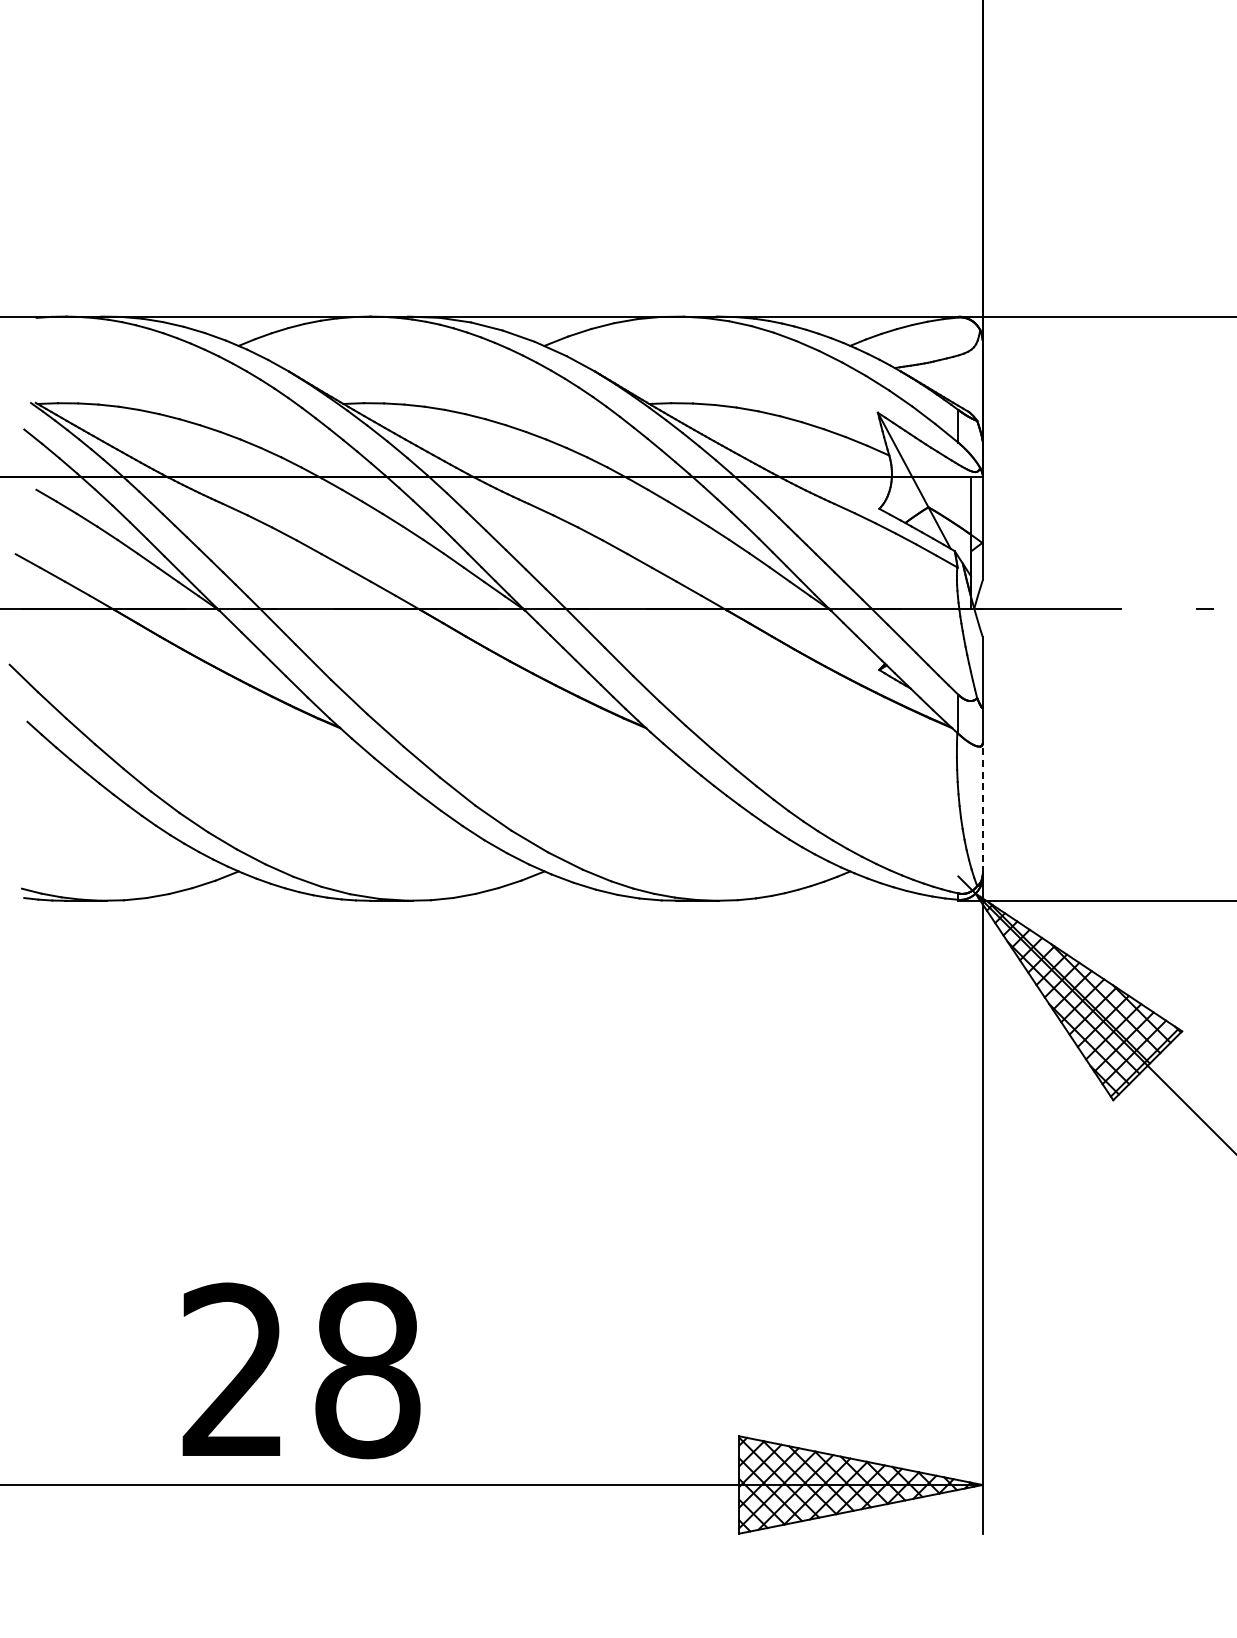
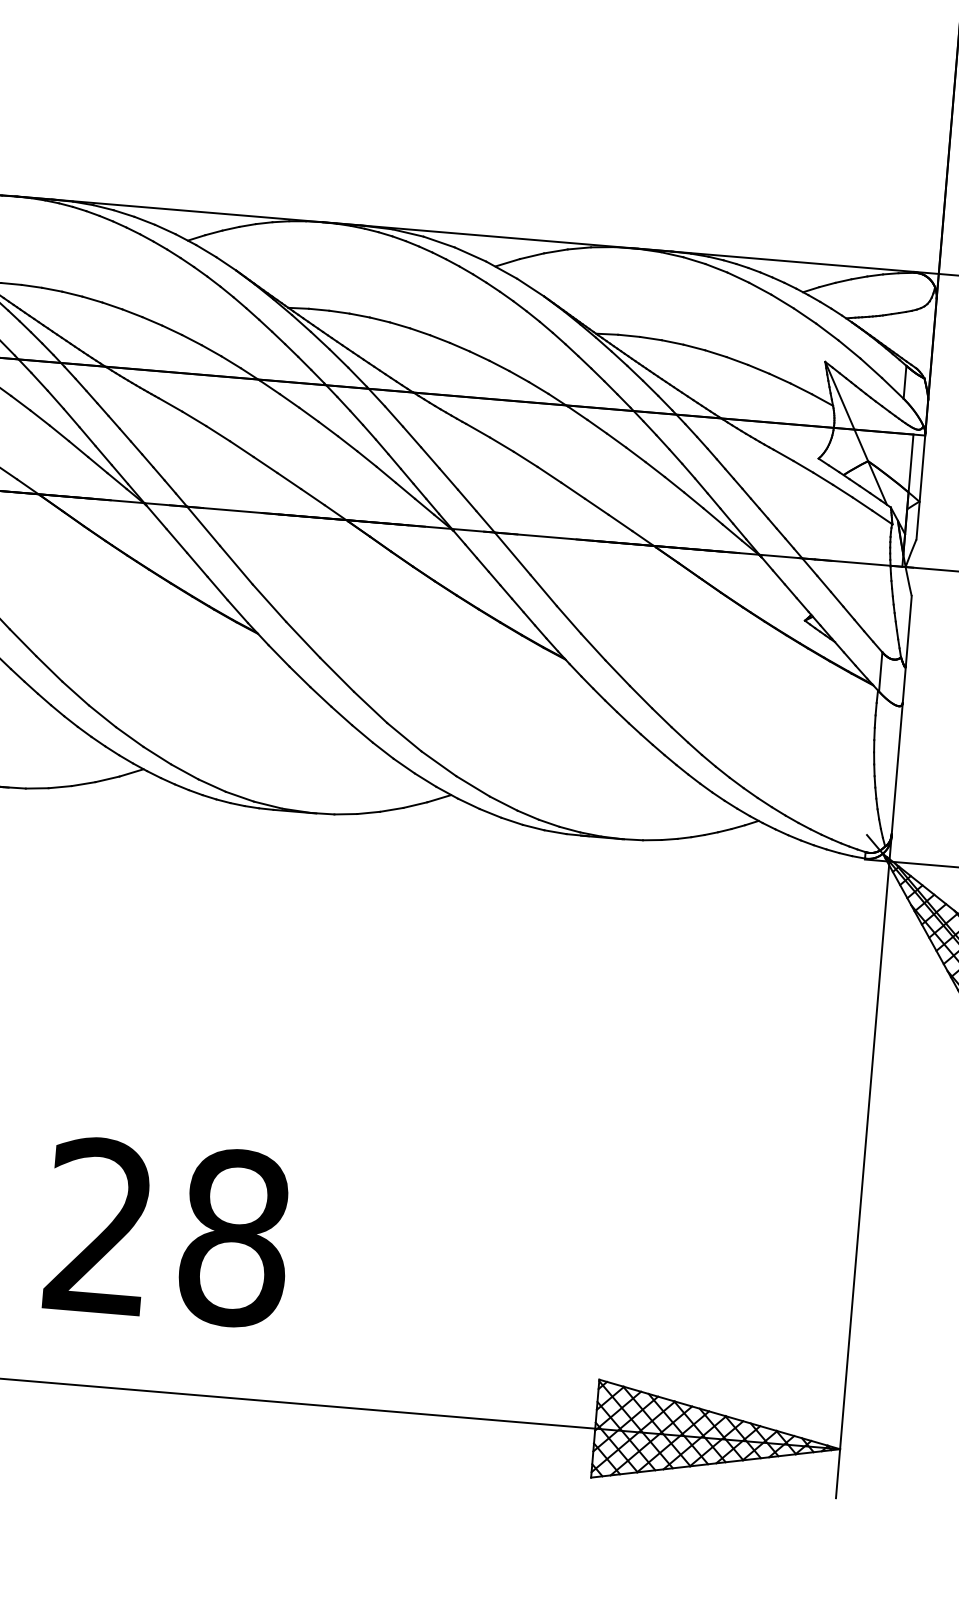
line: (982, 807) -> (897, 767), dashed -> solid
text: (301, 1370) -> (168, 1232), moved

